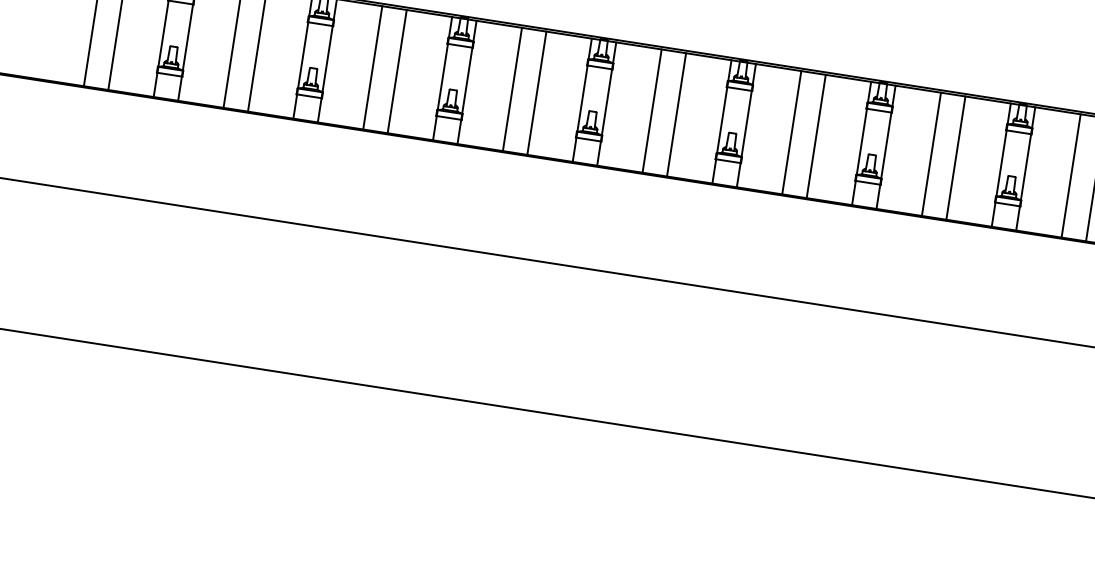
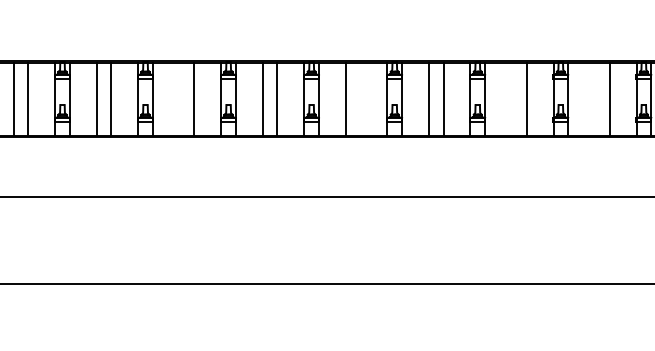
line: (372, 66) -> (179, 98), removed
line: (676, 113) -> (360, 98), removed
line: (932, 153) -> (512, 98), removed
line: (1072, 174) -> (595, 98), removed

